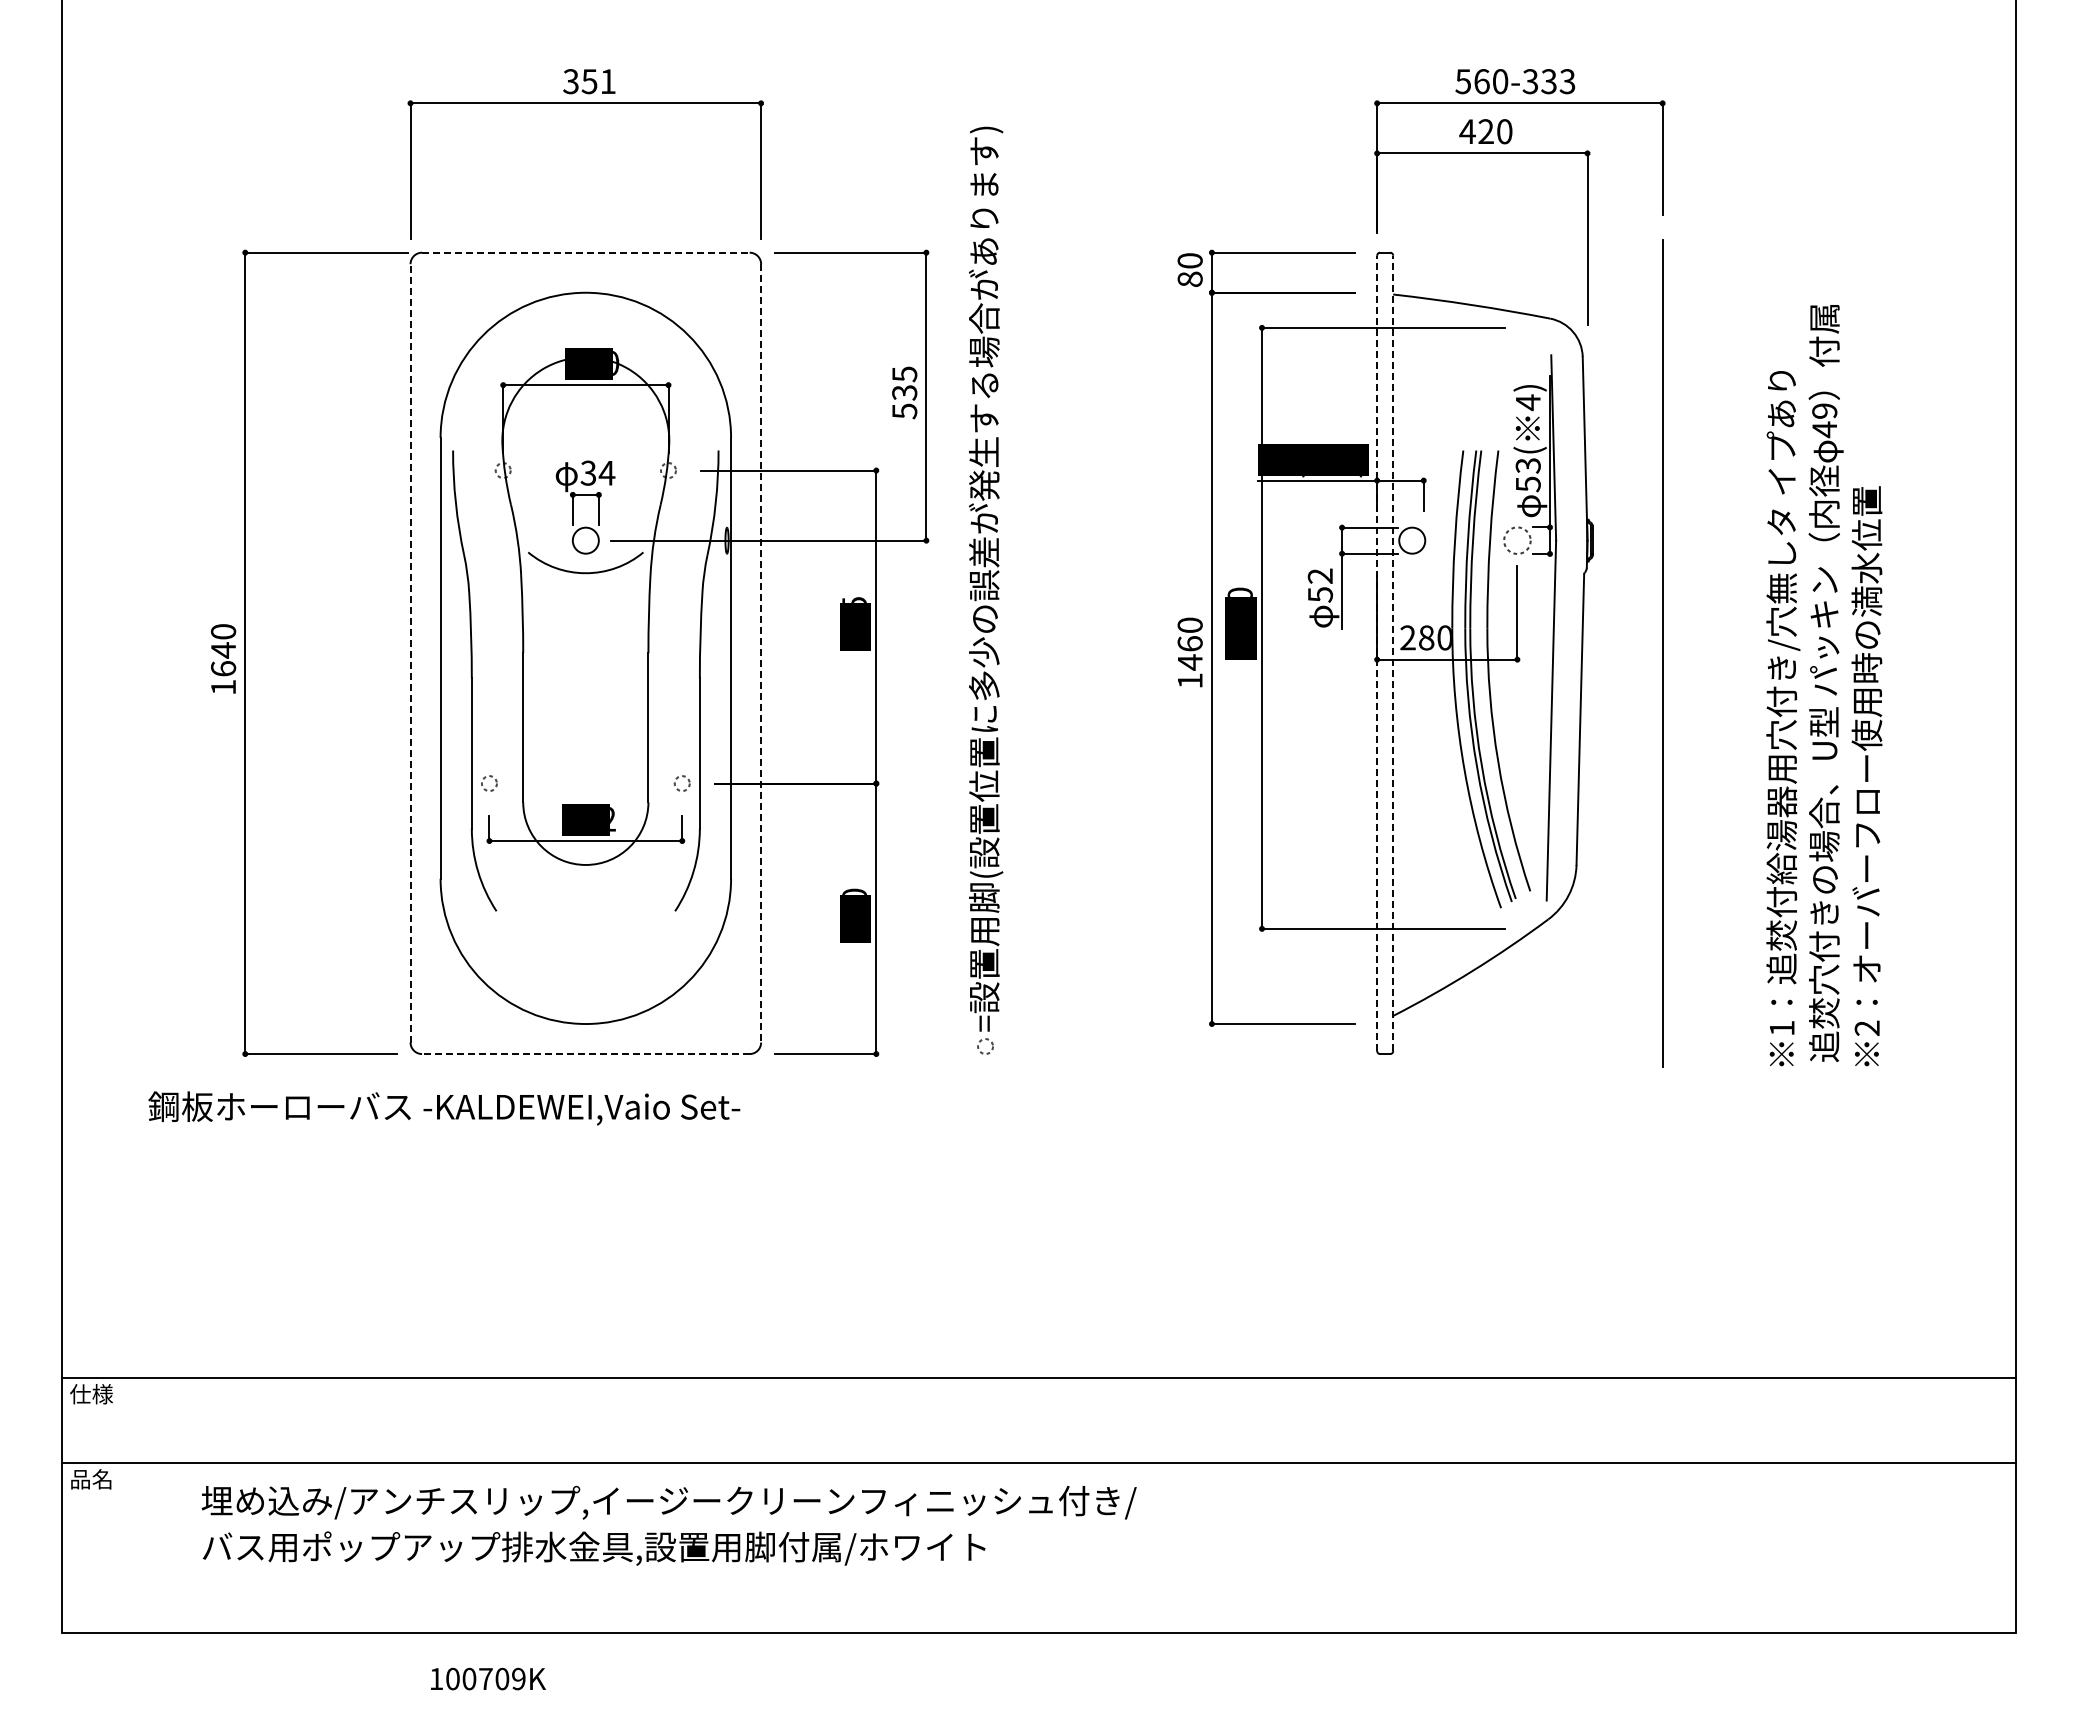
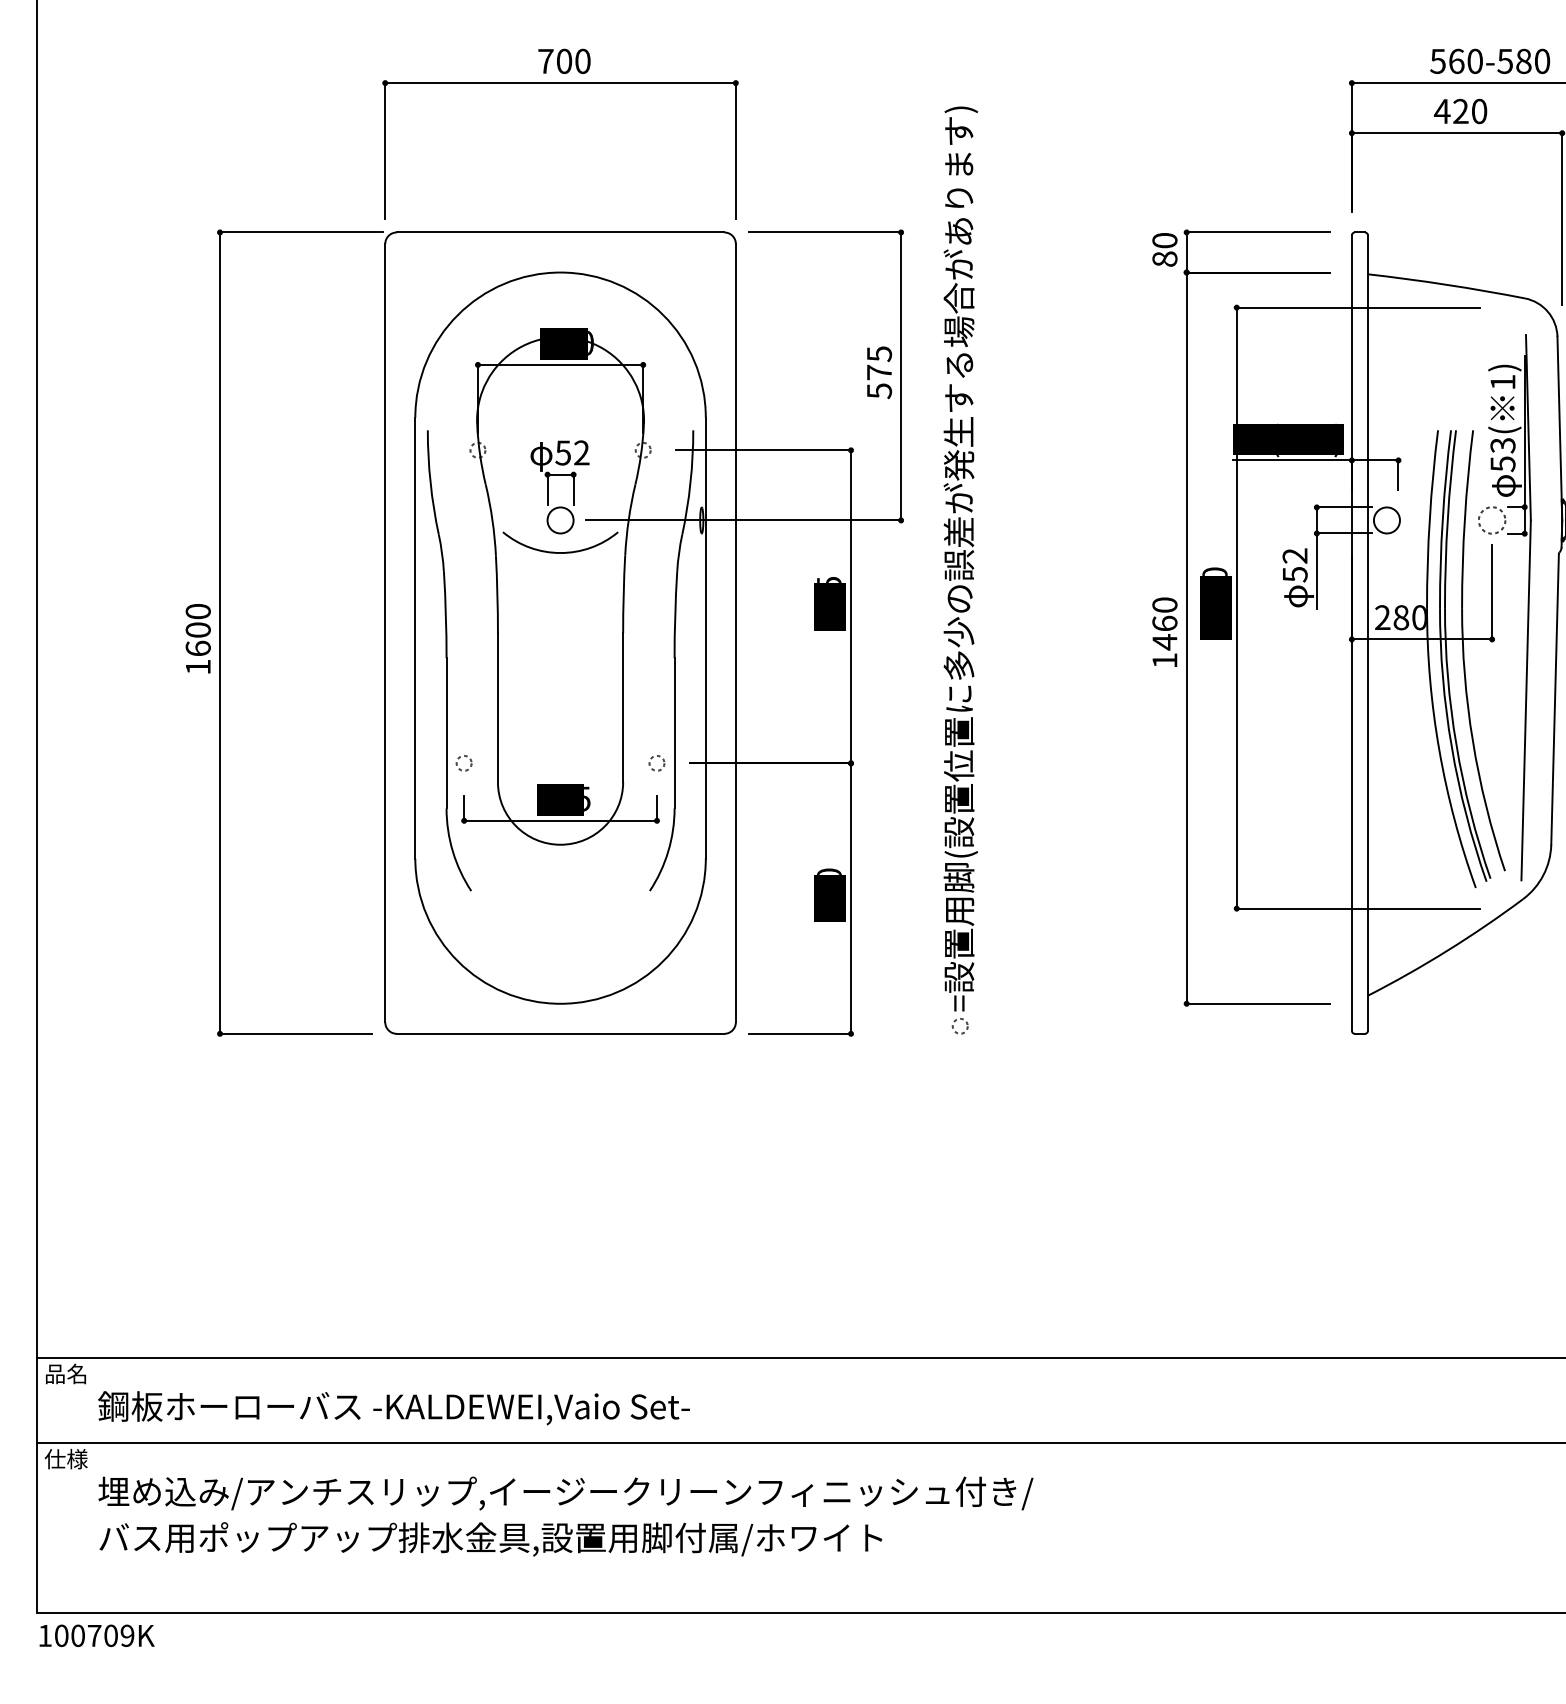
text: (589, 81) -> (564, 61), 351 -> 700
text: (1548, 81) -> (1523, 61), 560-333 -> 560-580
line: (585, 252) -> (560, 232), dashed -> solid
text: (904, 392) -> (879, 372), 535 -> 575
text: (1528, 402) -> (1503, 382), 4) -> 1)
text: (598, 472) -> (573, 452), 34 -> 52
text: (223, 650) -> (198, 630), 1640 -> 1600
line: (410, 652) -> (385, 632), dashed -> solid
line: (761, 653) -> (736, 633), dashed -> solid
line: (1377, 653) -> (1352, 633), dashed -> solid
line: (1393, 653) -> (1368, 633), dashed -> solid
text: (612, 819) -> (587, 799), 572 -> 385
line: (585, 1054) -> (560, 1034), dashed -> solid
text: (444, 1108) -> (394, 1408), moved
text: (91, 1394) -> (66, 1374), 仕様 -> 品名
text: (91, 1479) -> (66, 1459), 品名 -> 仕様
text: (668, 1525) -> (565, 1516), moved
text: (488, 1678) -> (97, 1635), moved

